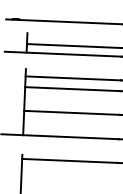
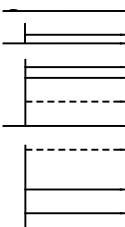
line: (72, 112) -> (73, 101), solid -> dashed
line: (70, 160) -> (73, 149), solid -> dashed

